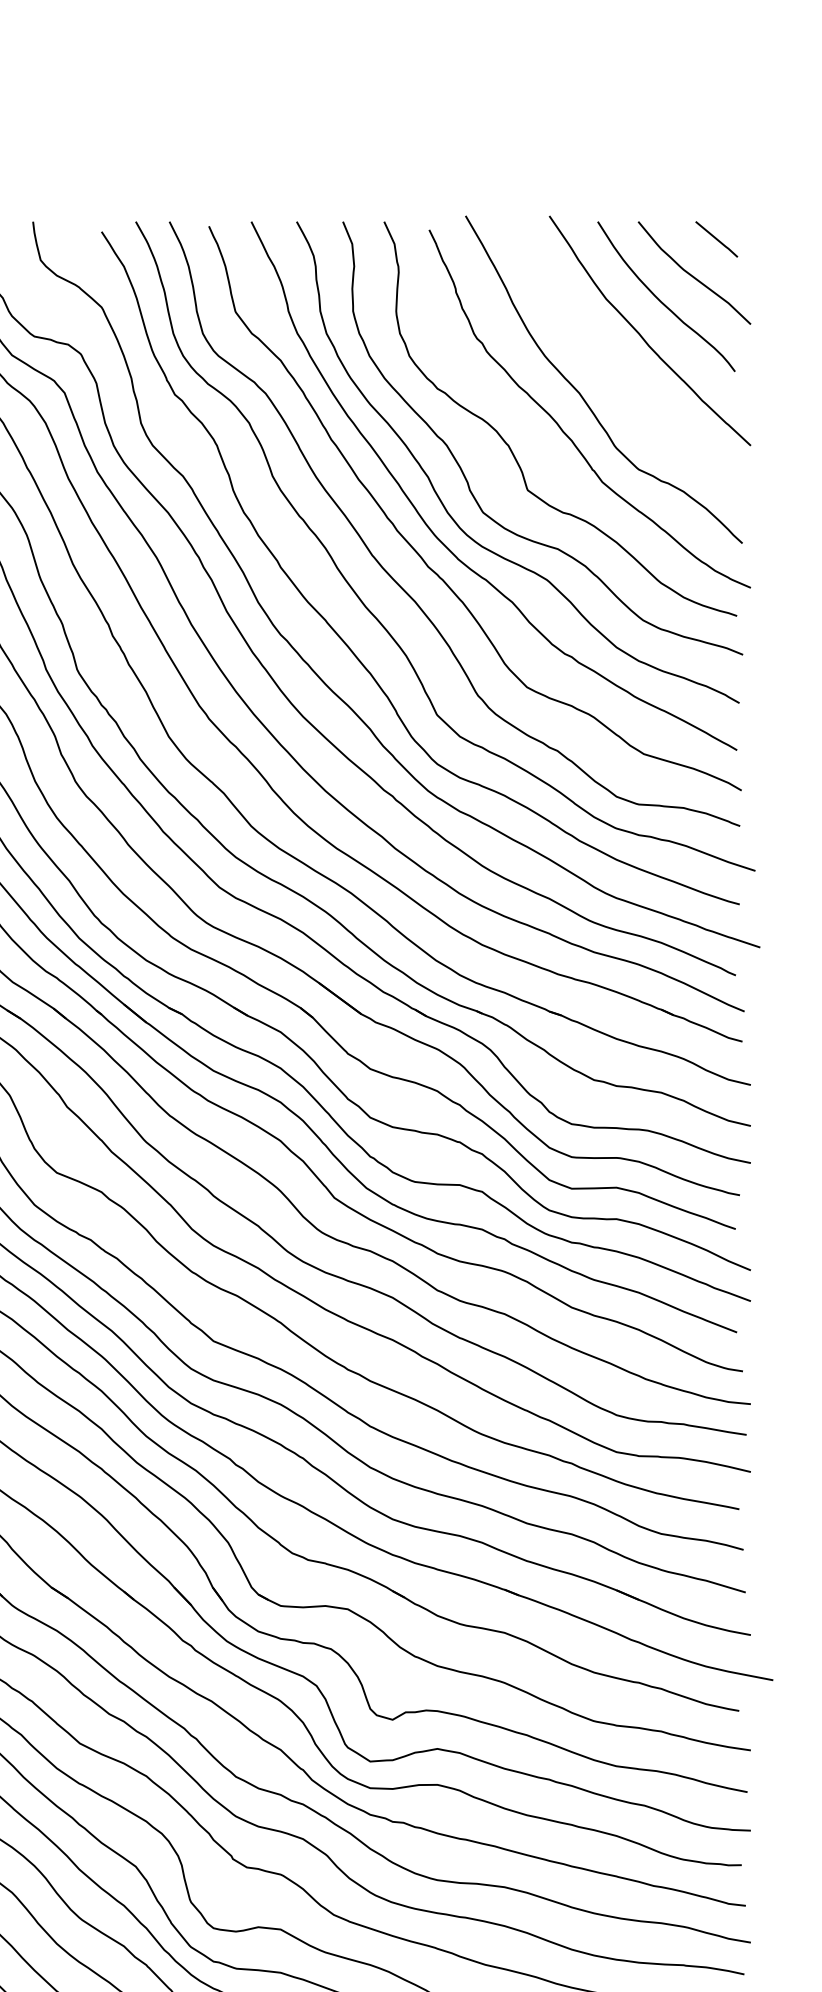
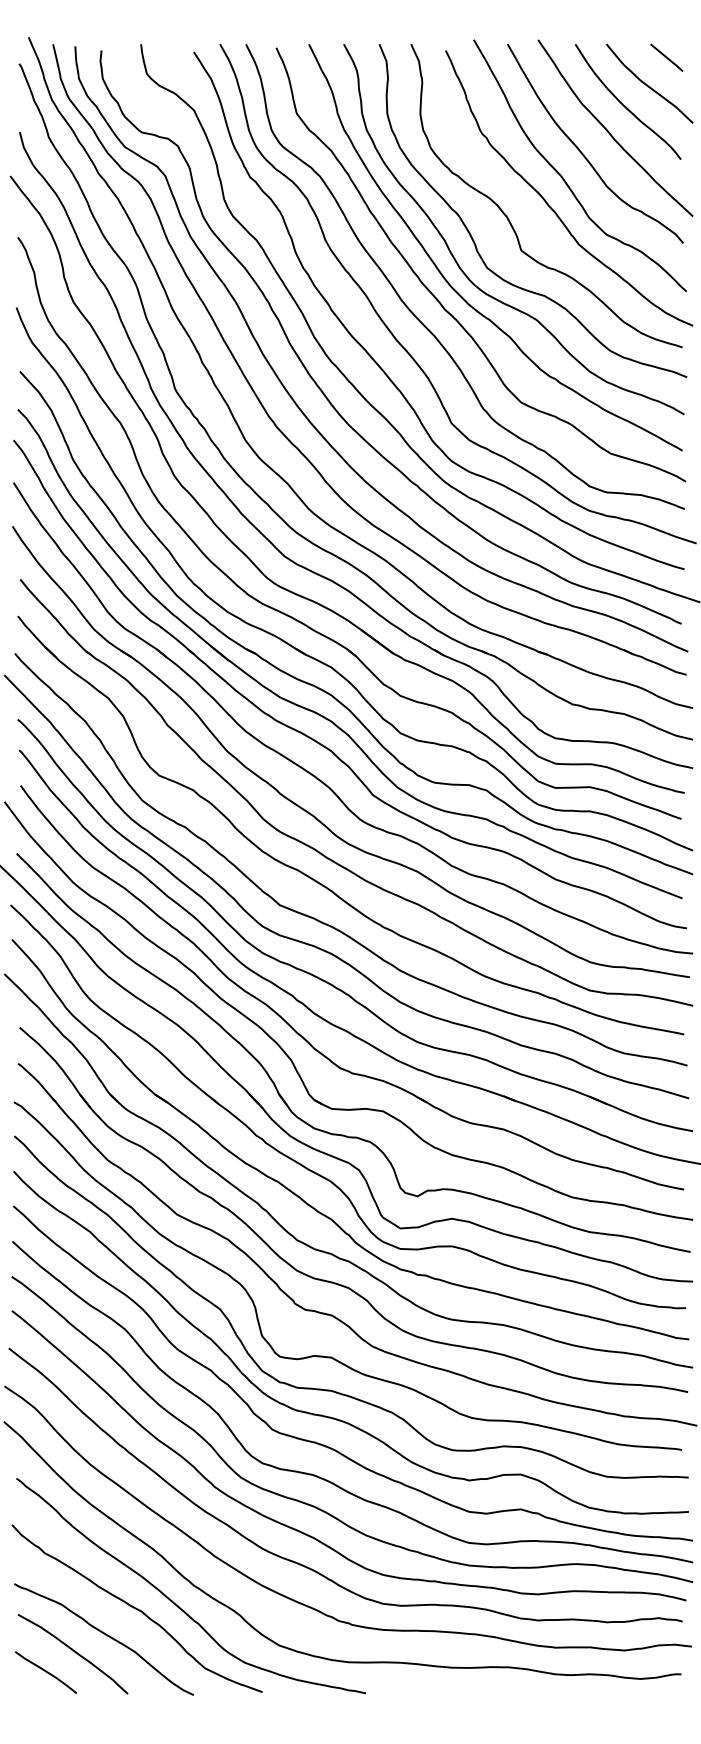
curve: (608, 363) -> (583, 153), added

